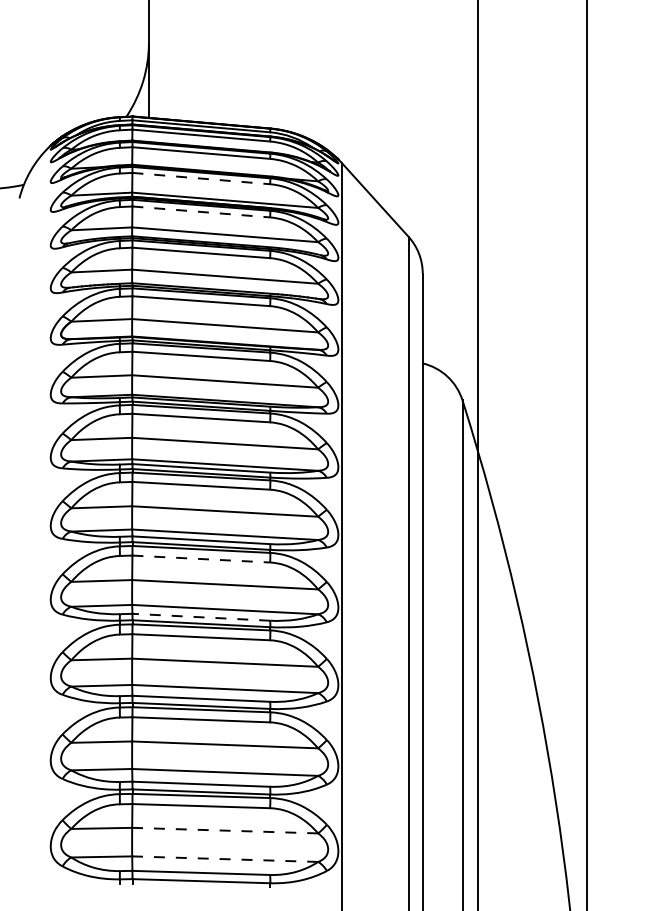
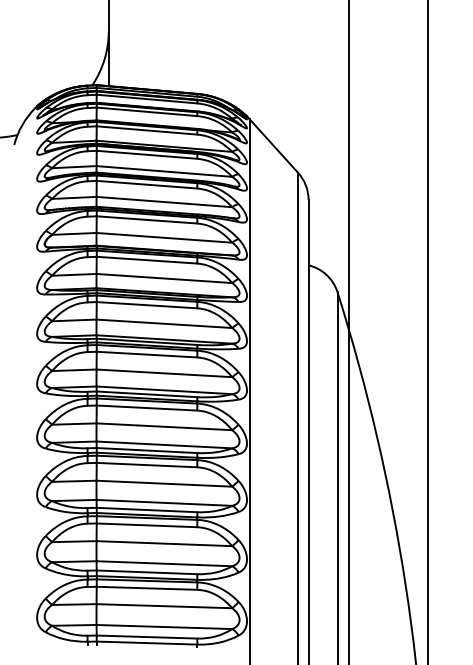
line: (201, 178) -> (147, 130), dashed -> solid
line: (201, 211) -> (147, 154), dashed -> solid
line: (201, 559) -> (147, 408), dashed -> solid
line: (201, 617) -> (147, 450), dashed -> solid
line: (224, 830) -> (163, 606), dashed -> solid
line: (224, 859) -> (163, 627), dashed -> solid

